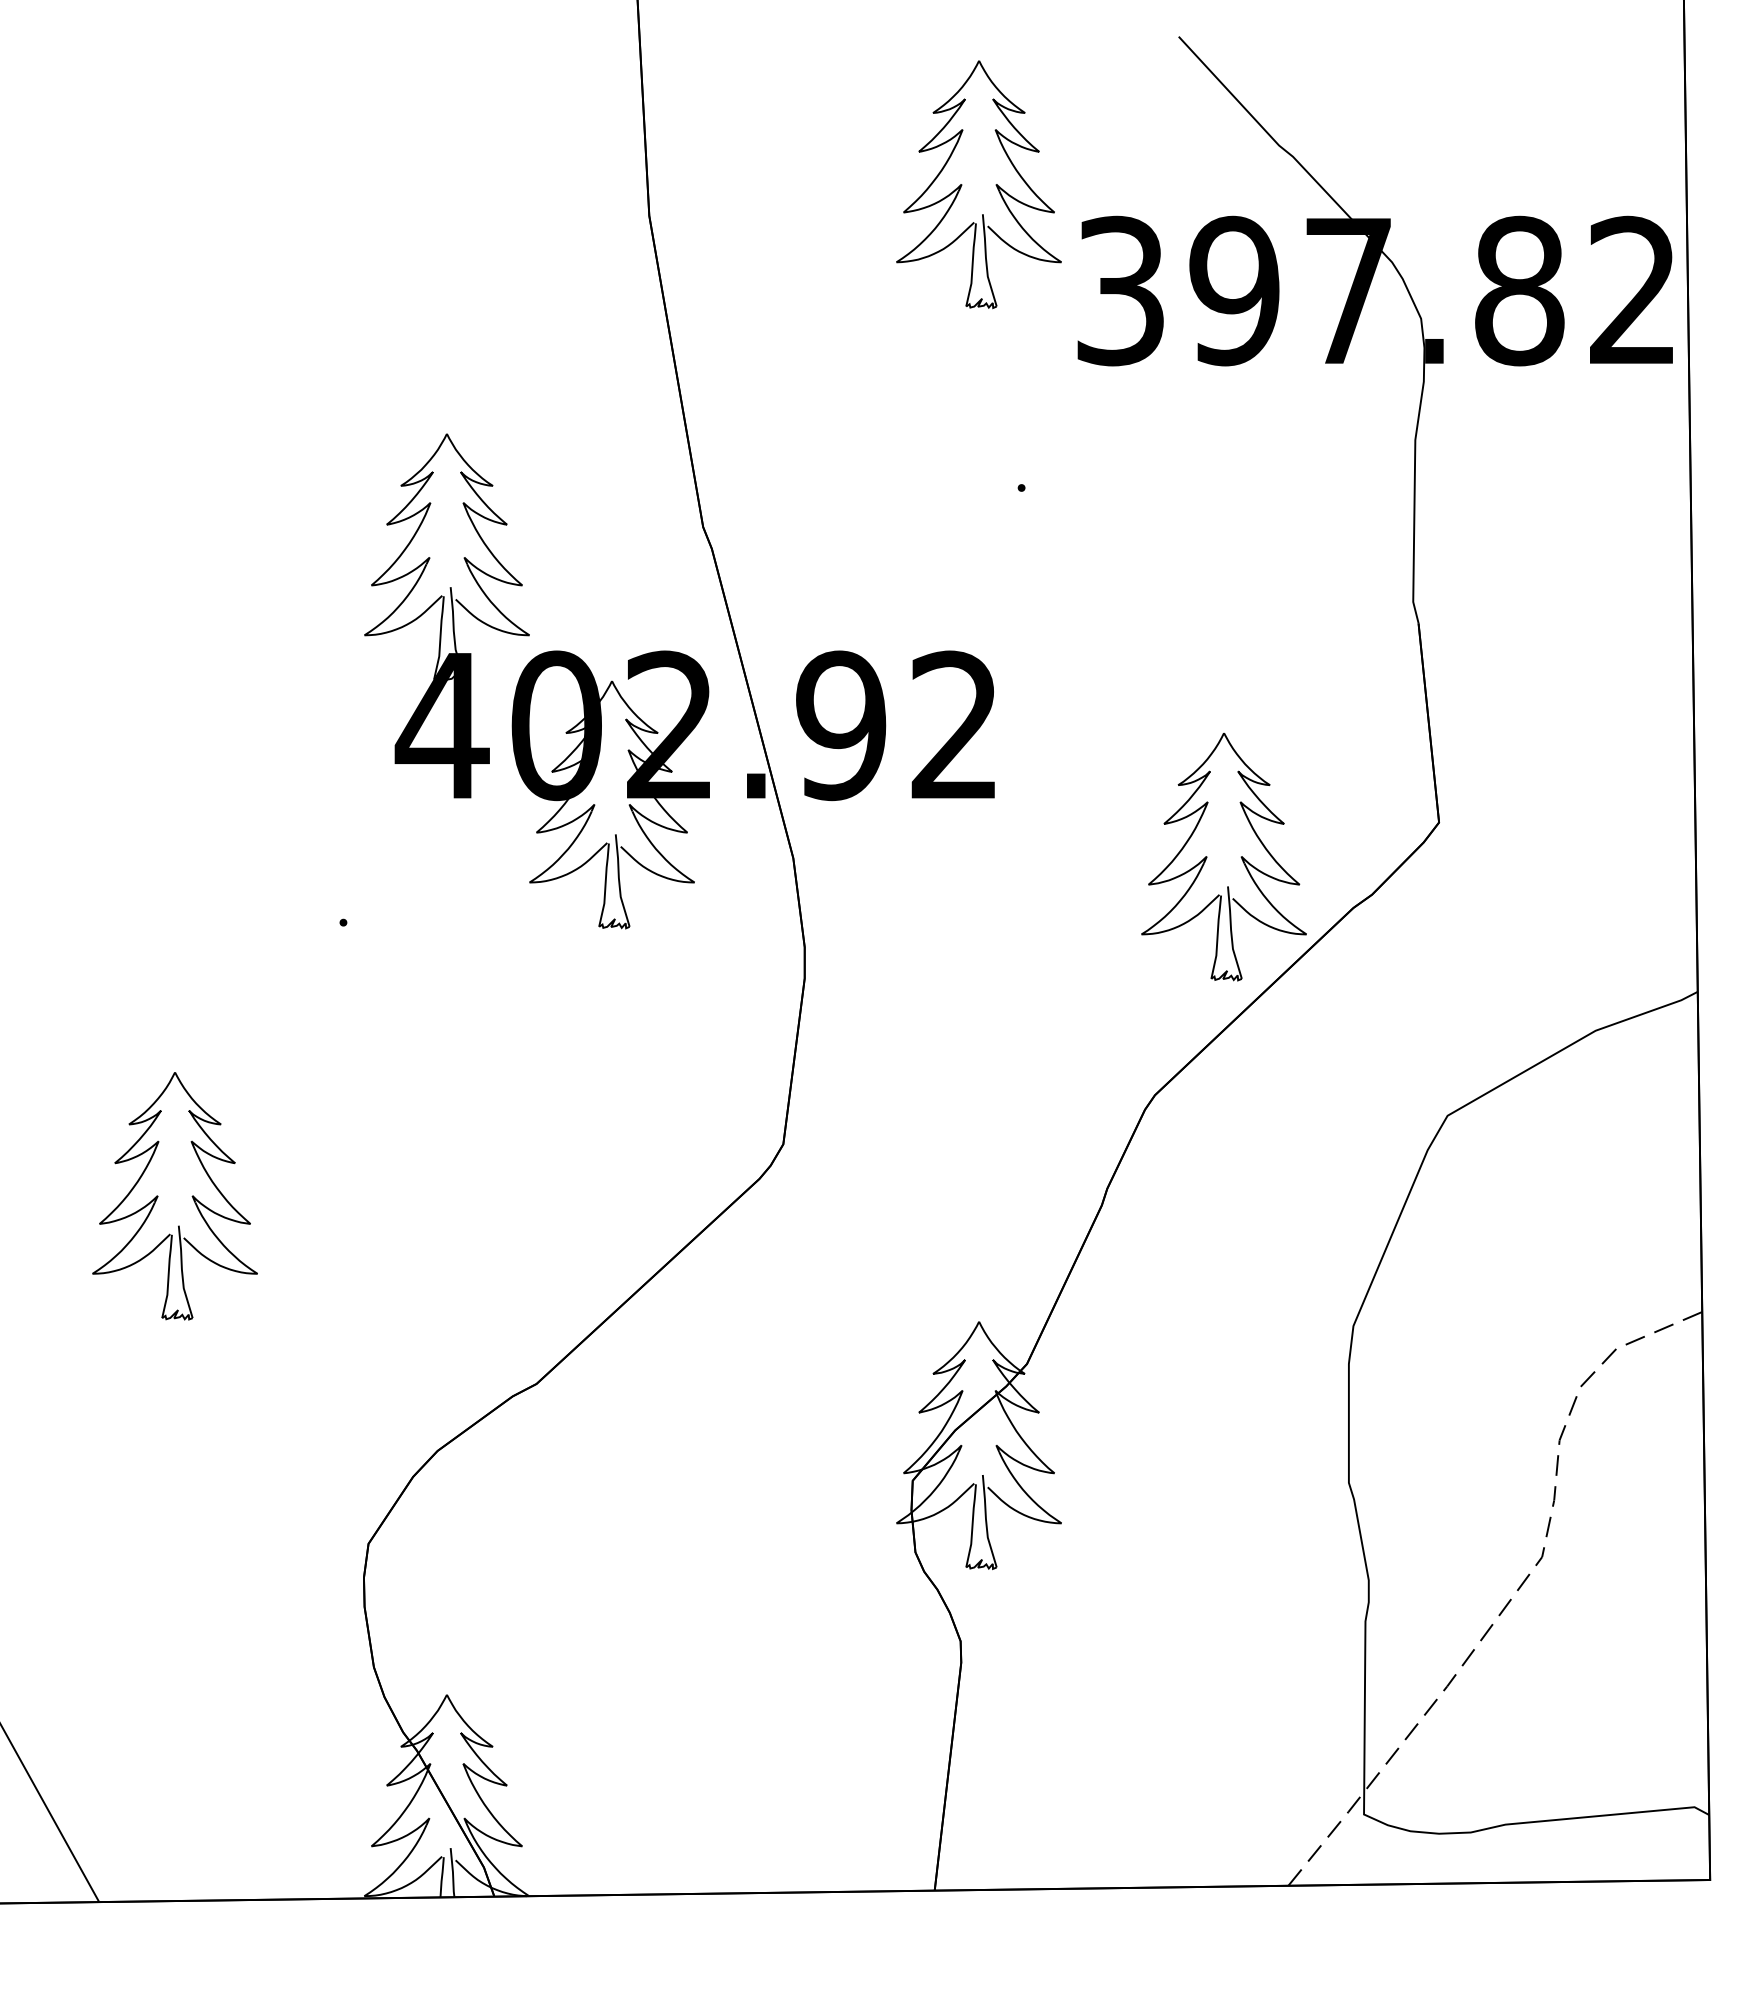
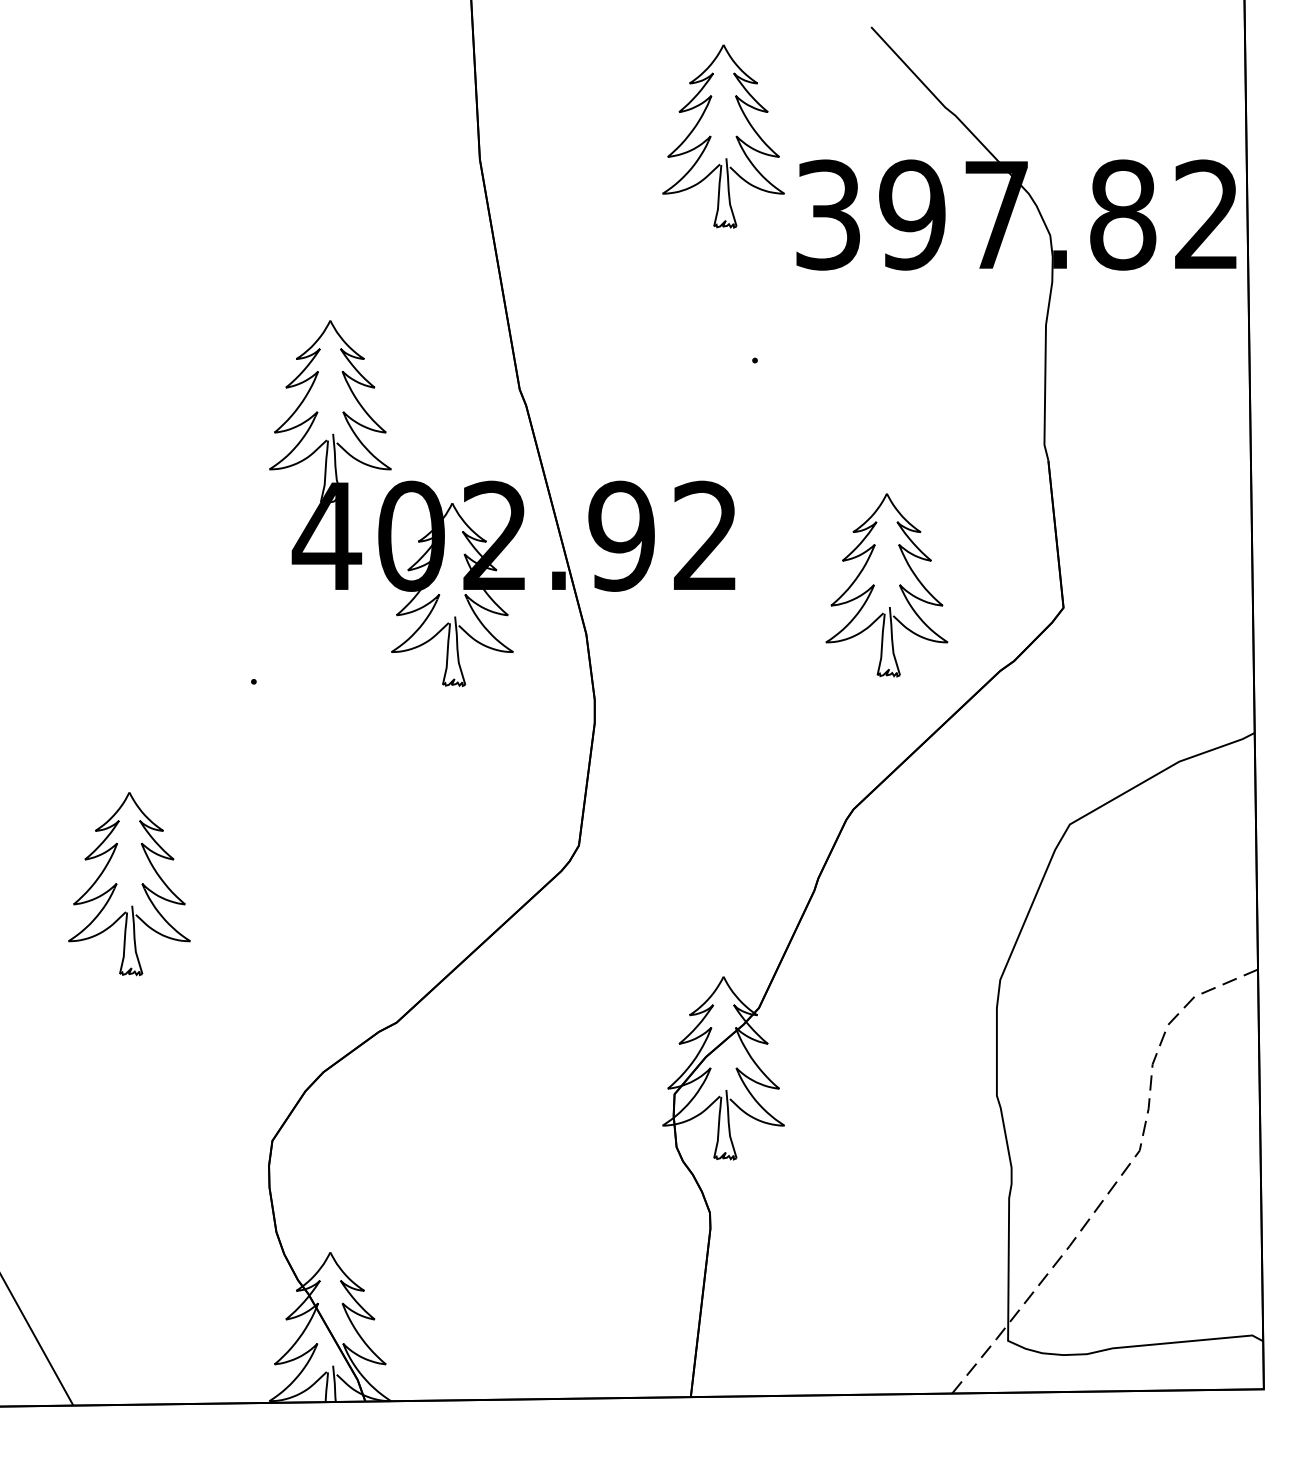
part: (1207, 857) -> (874, 585), moved

